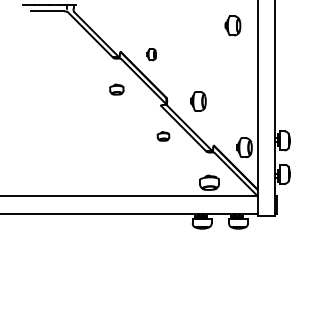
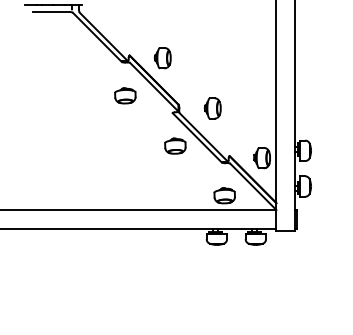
part: (232, 25) -> (249, 27), removed
part: (151, 54) -> (162, 58), size x1.67
part: (116, 89) -> (125, 95), size x1.43
part: (163, 135) -> (175, 145), size x1.67

